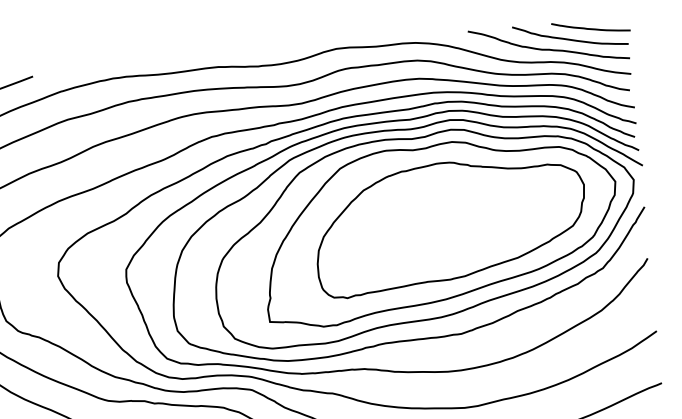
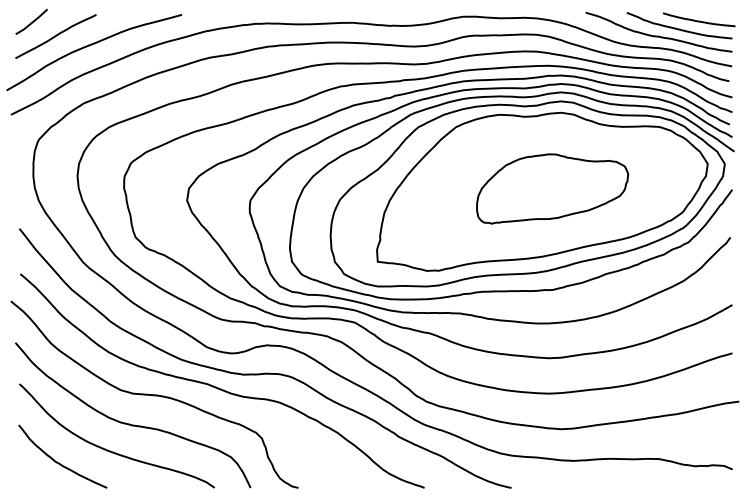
part: (450, 224) -> (552, 188), size x0.6

